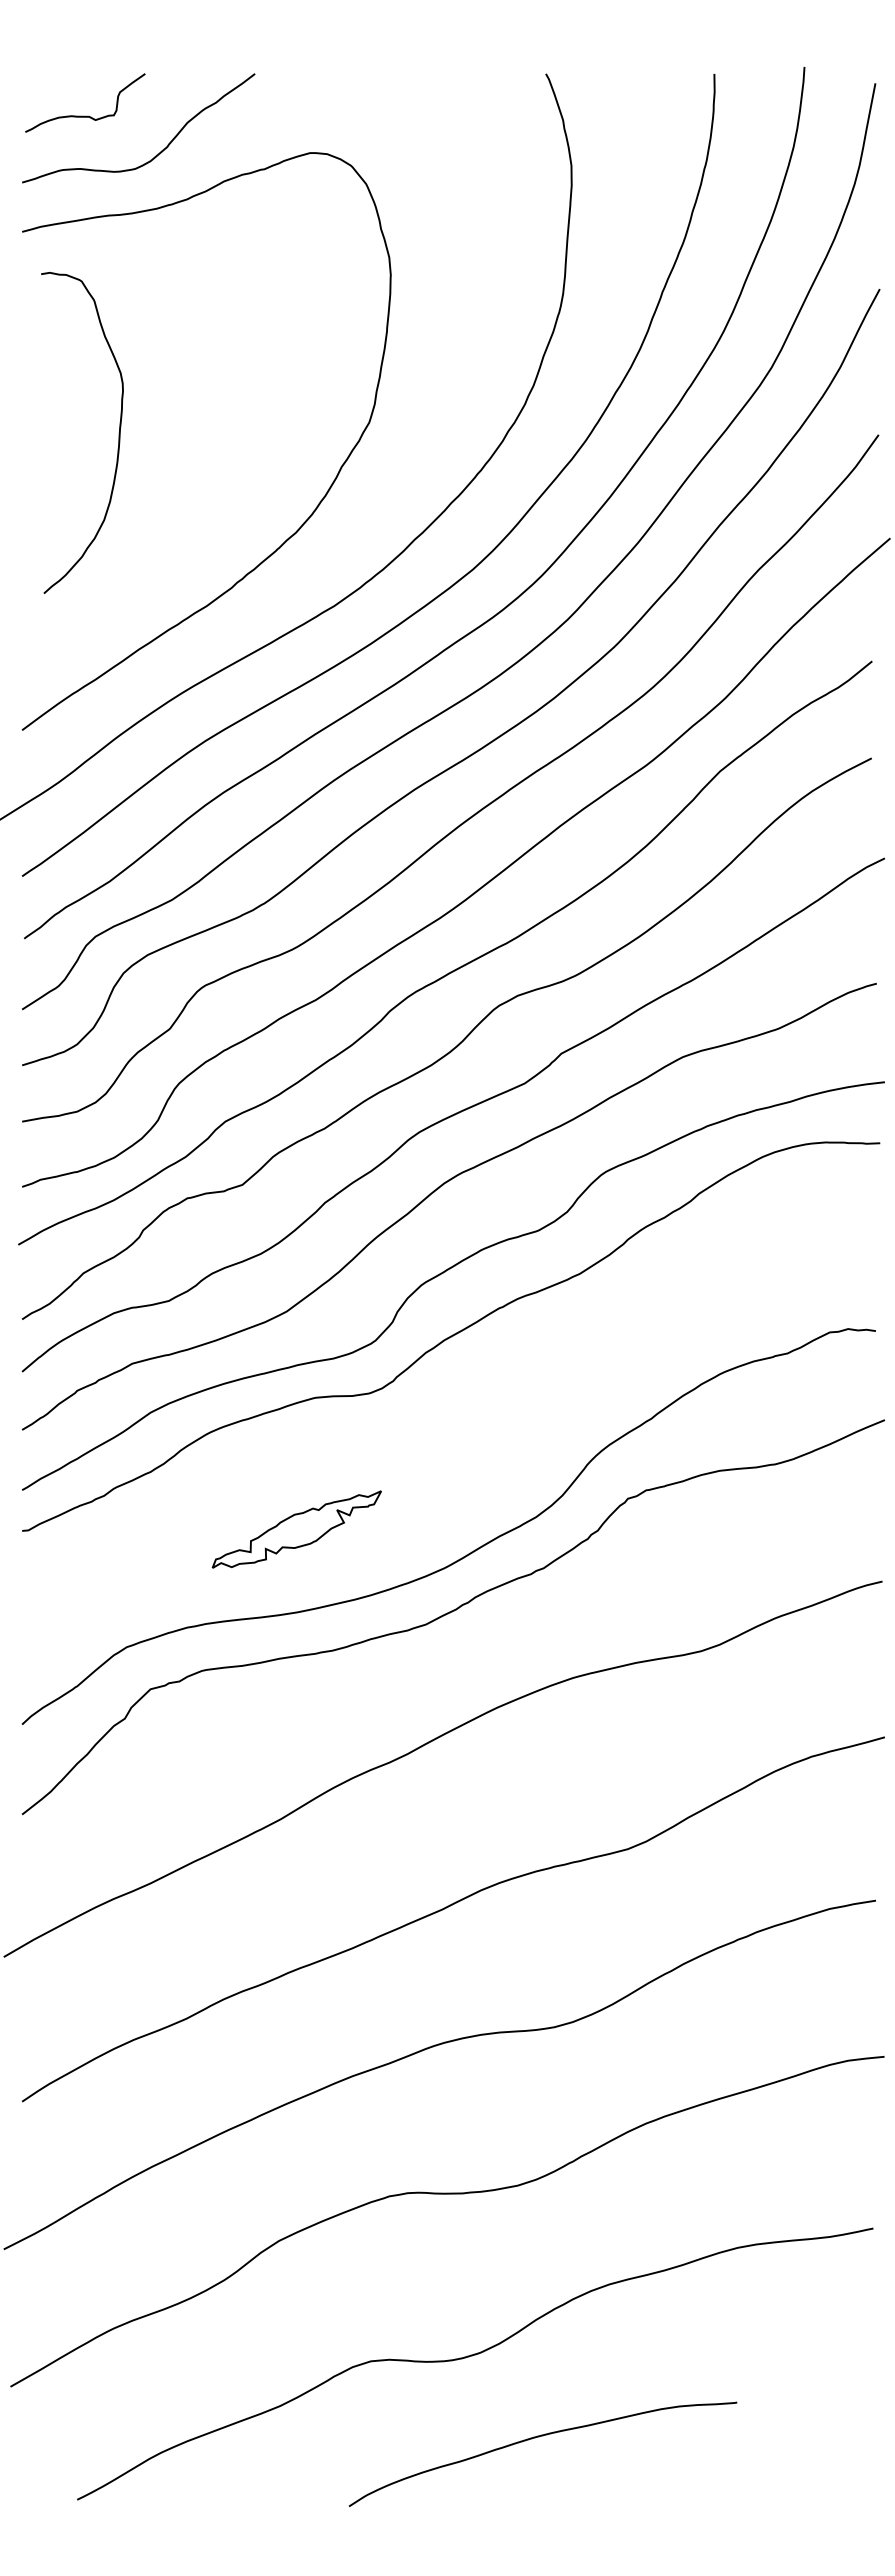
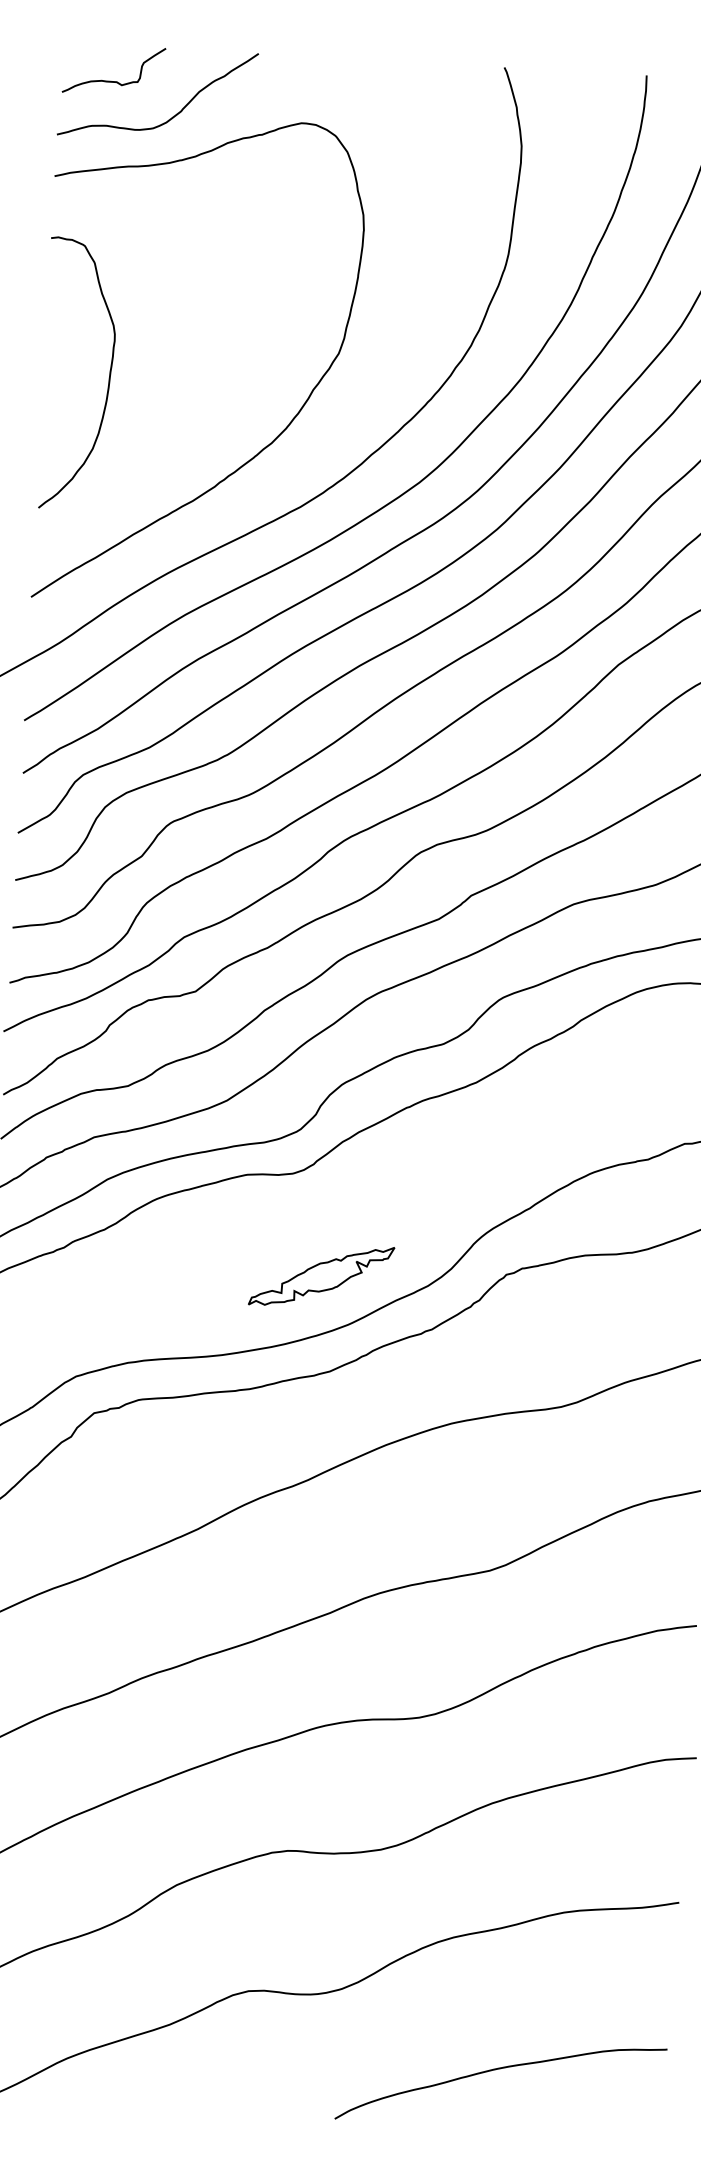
curve: (118, 432) -> (108, 375), moved
part: (296, 1529) -> (321, 1276), moved
curve: (539, 2437) -> (498, 2069), moved

